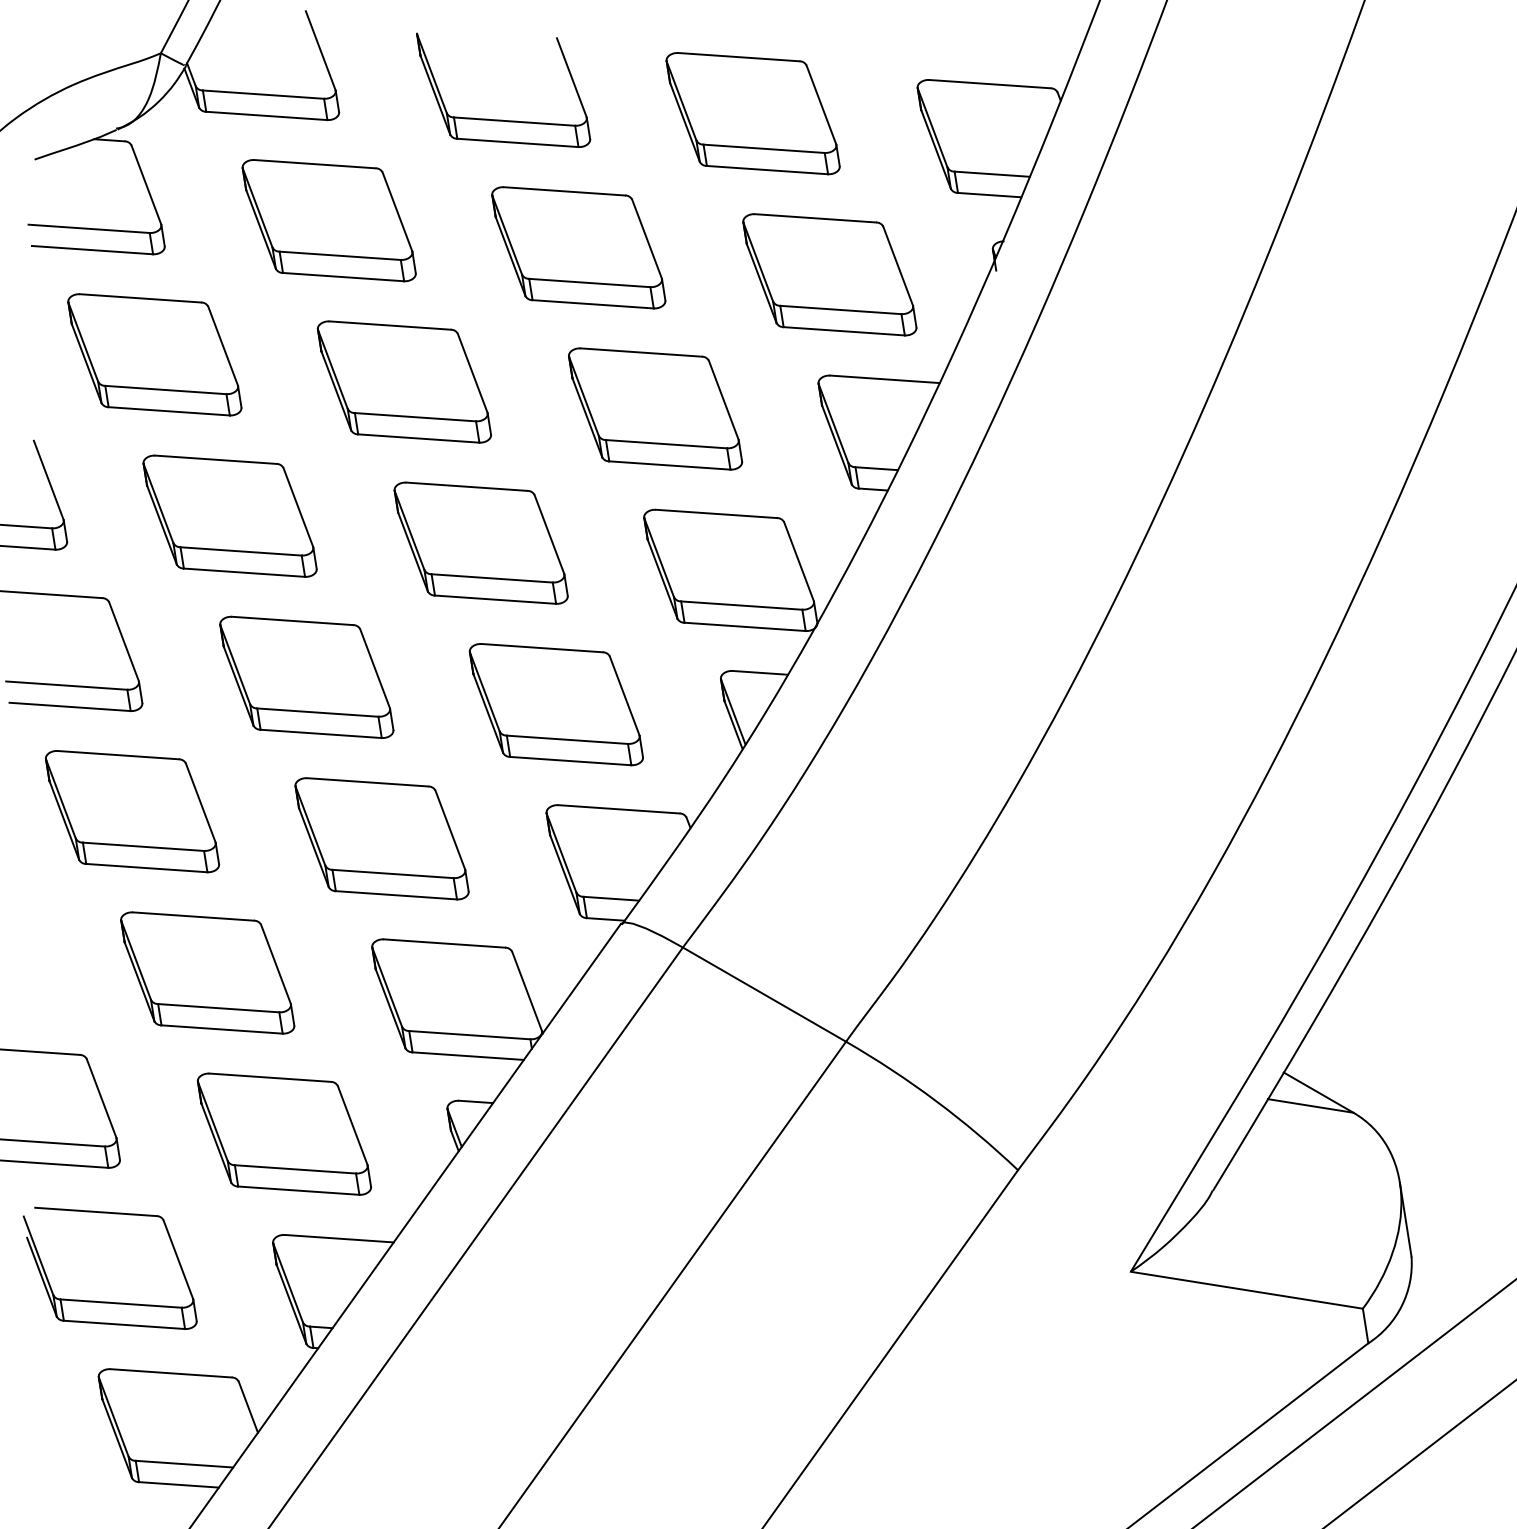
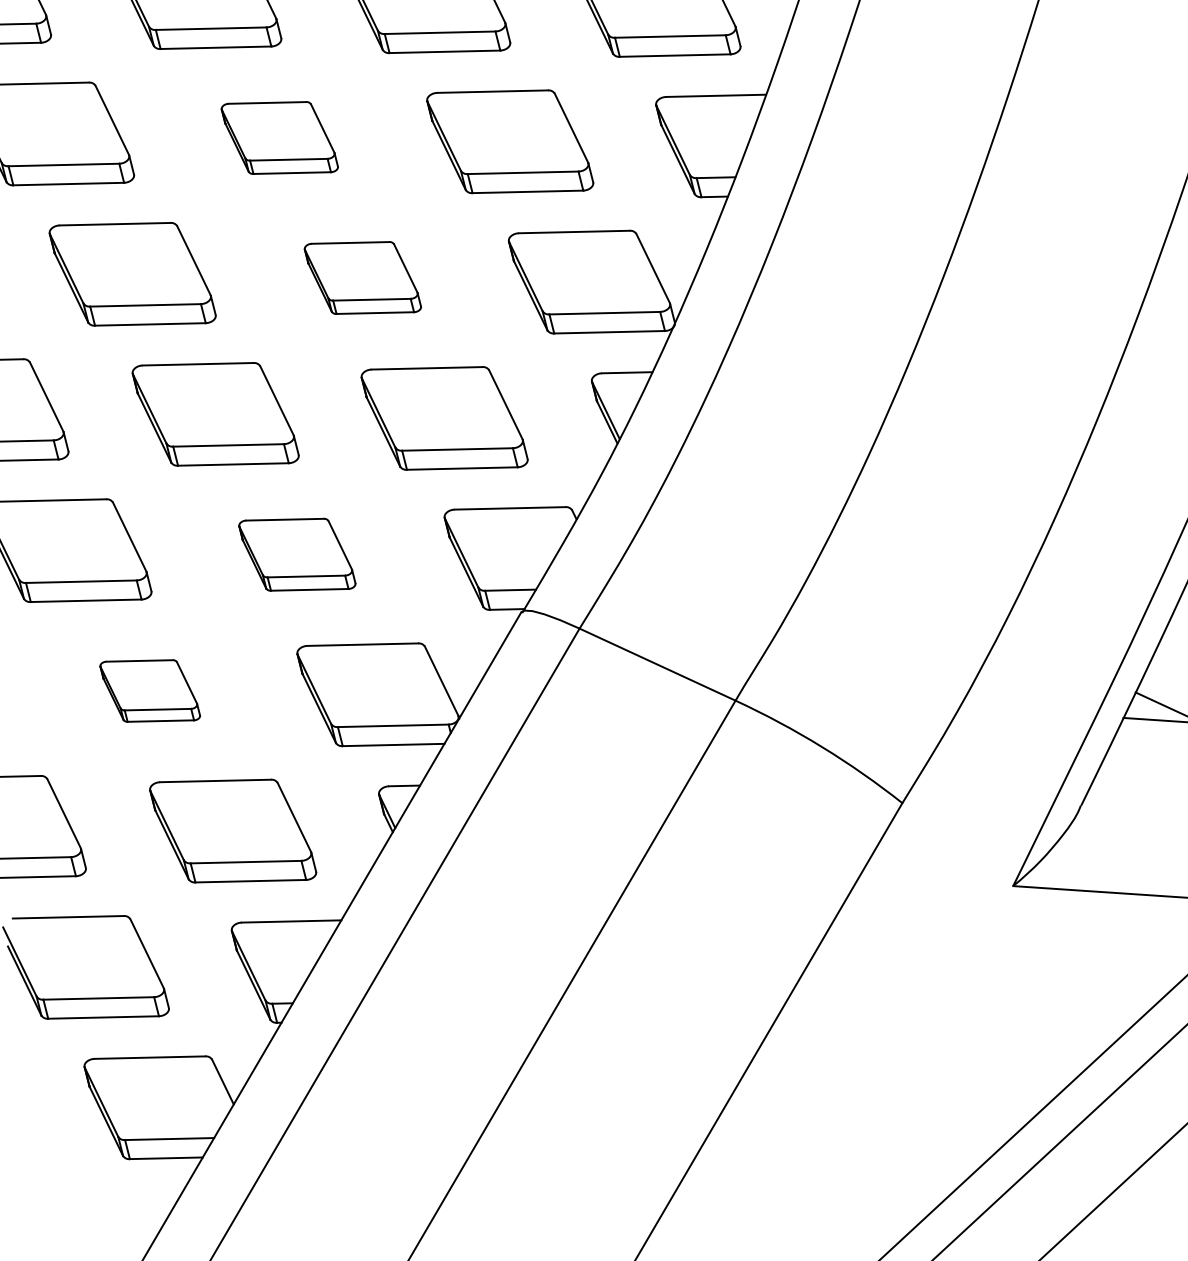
part: (403, 381) -> (279, 137), size x0.7
part: (480, 542) -> (362, 277), size x0.7
part: (381, 838) -> (296, 554), size x0.7
part: (207, 972) -> (149, 690), size x0.6

